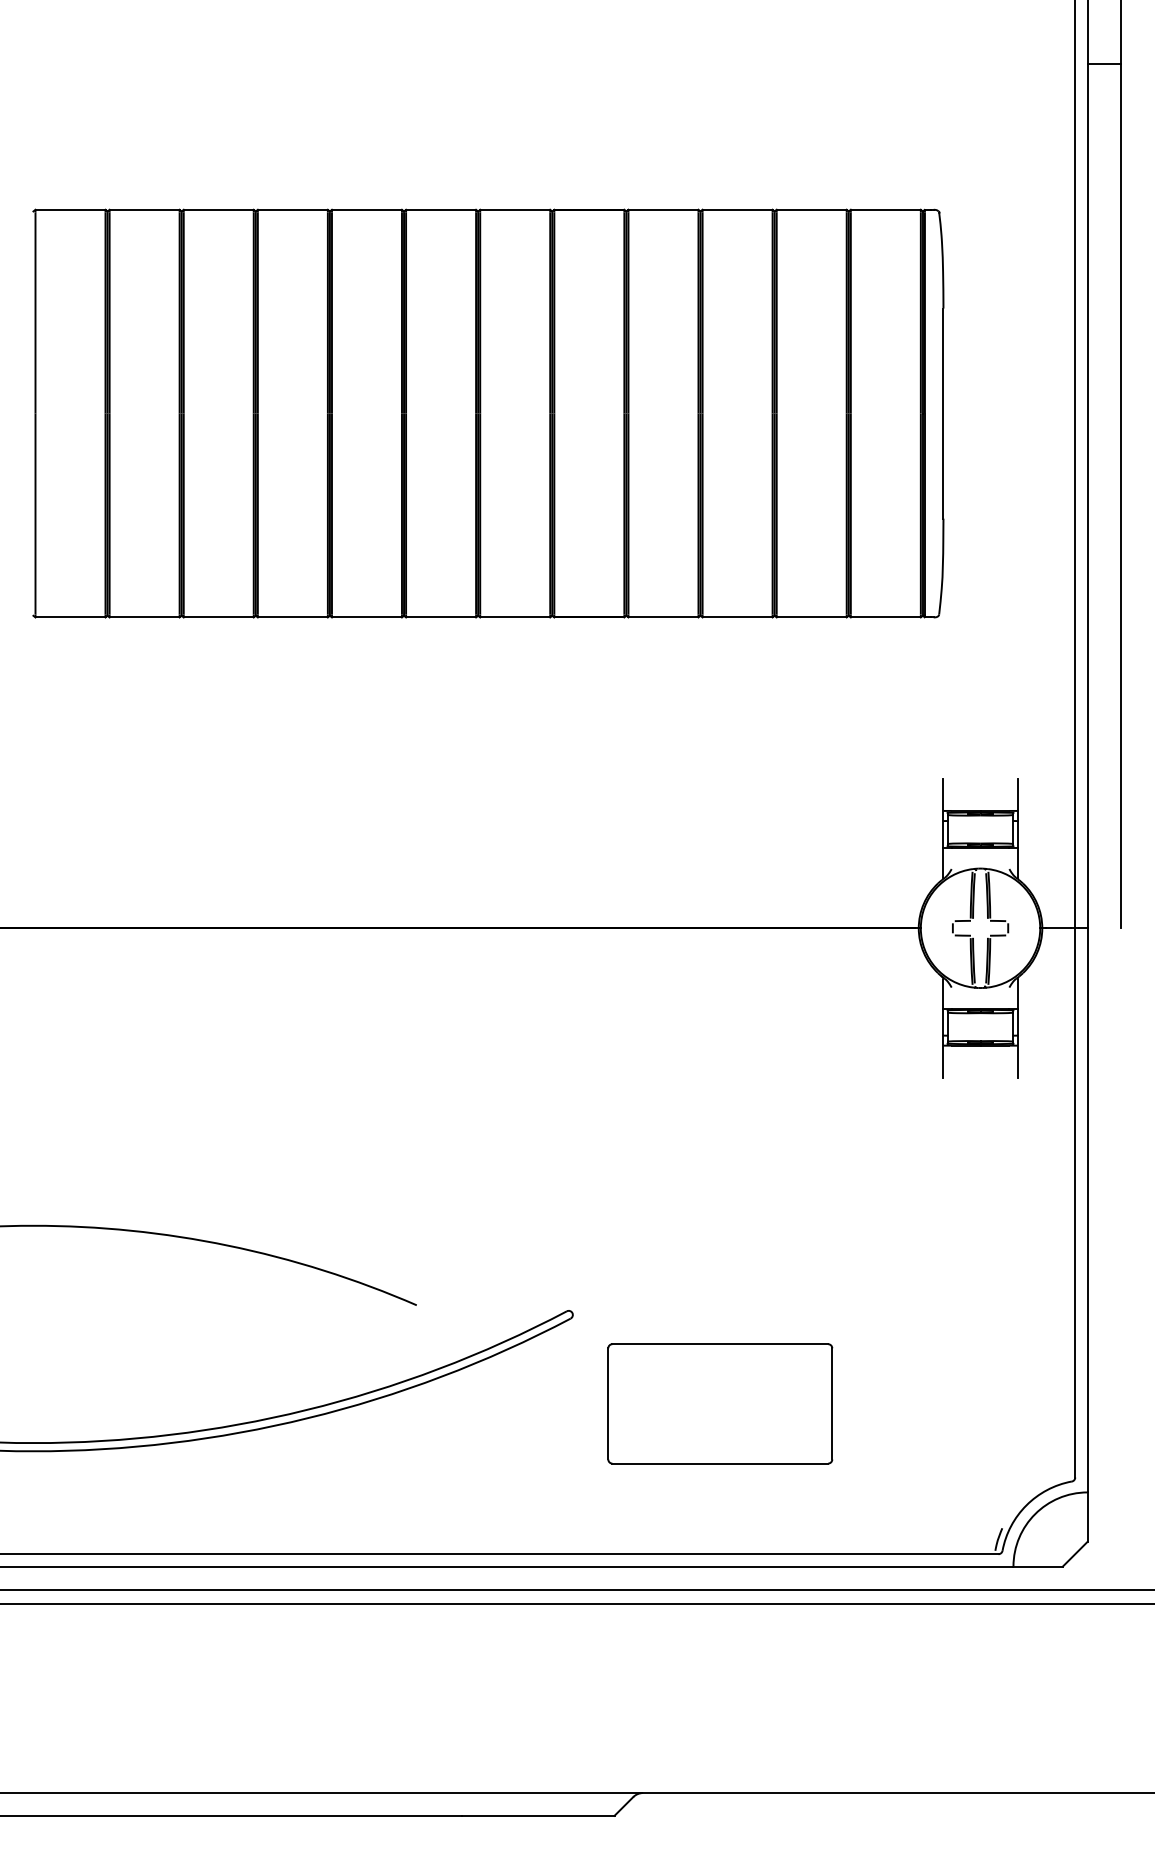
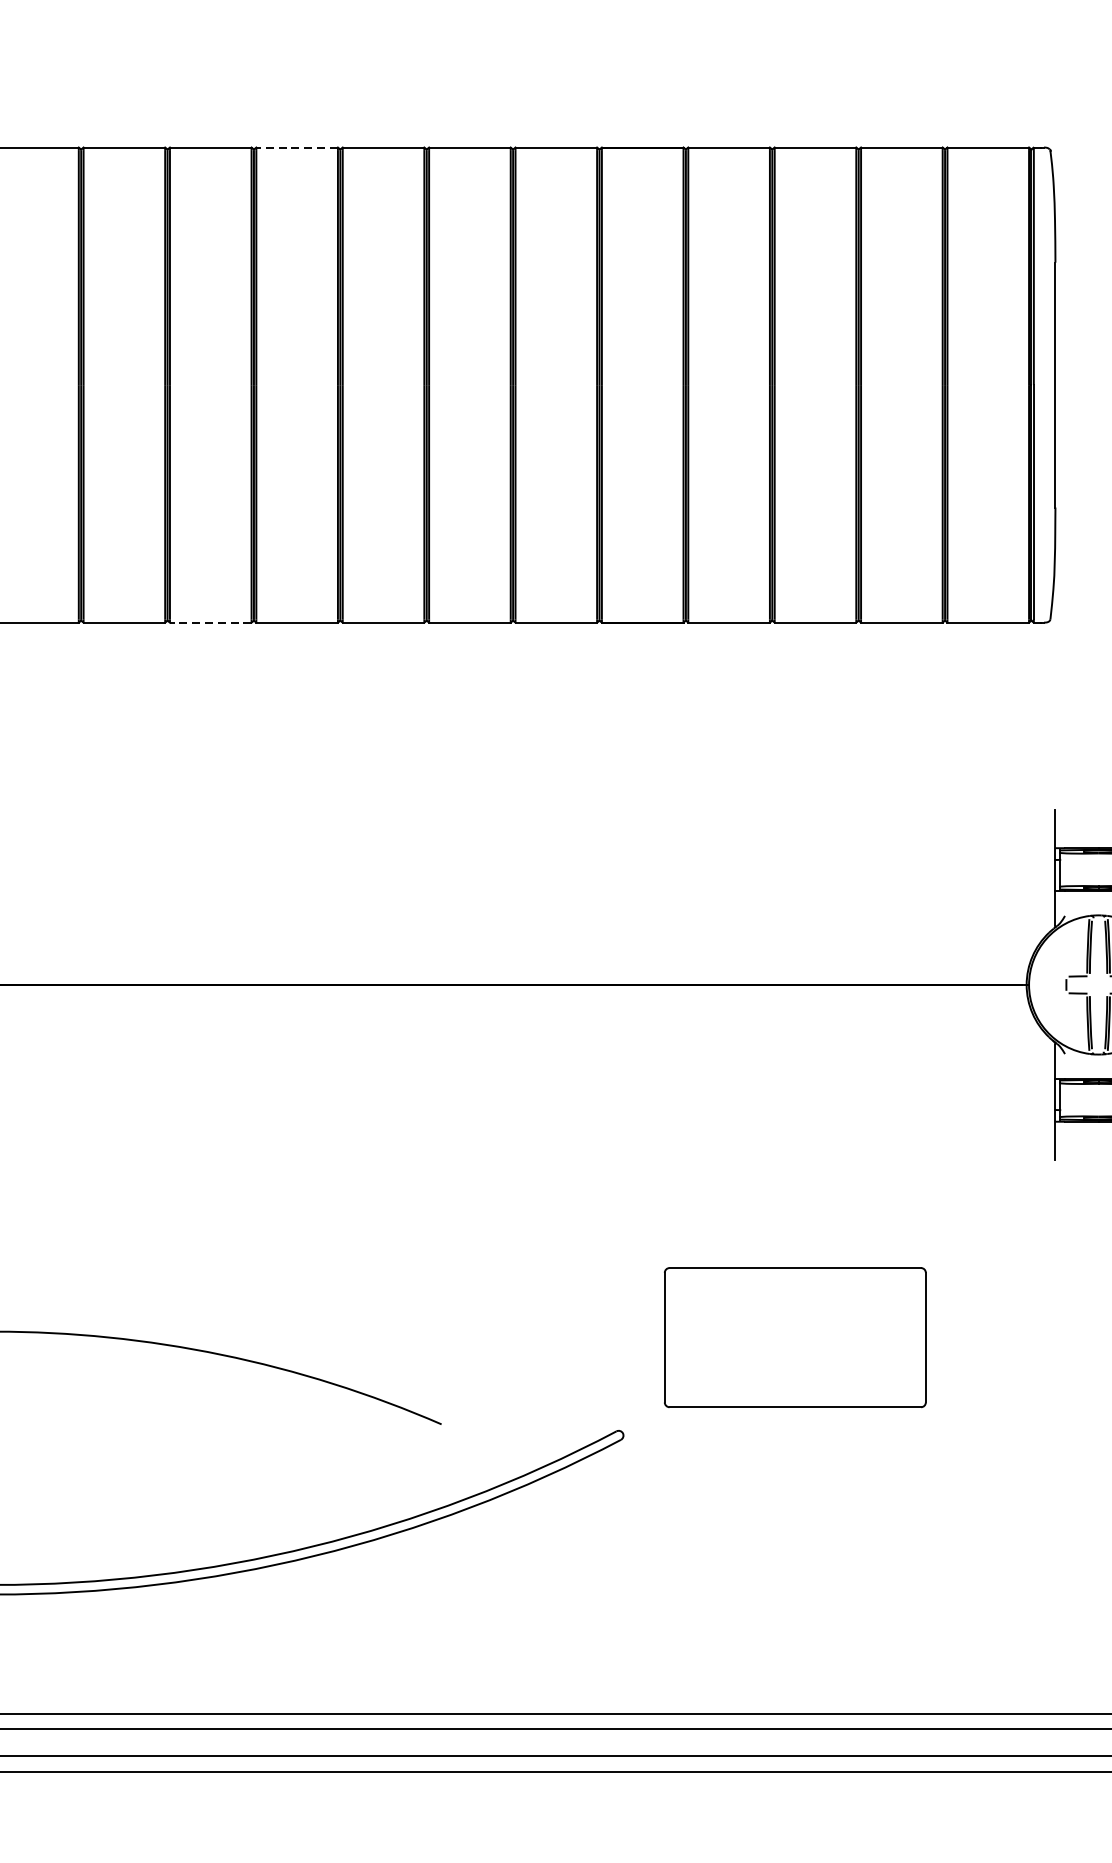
line: (292, 209) -> (296, 147), solid -> dashed
line: (218, 617) -> (210, 622), solid -> dashed
part: (720, 1403) -> (795, 1337), moved

